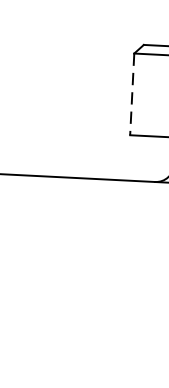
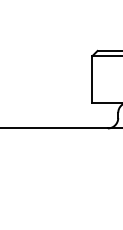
line: (132, 94) -> (92, 79), dashed -> solid

